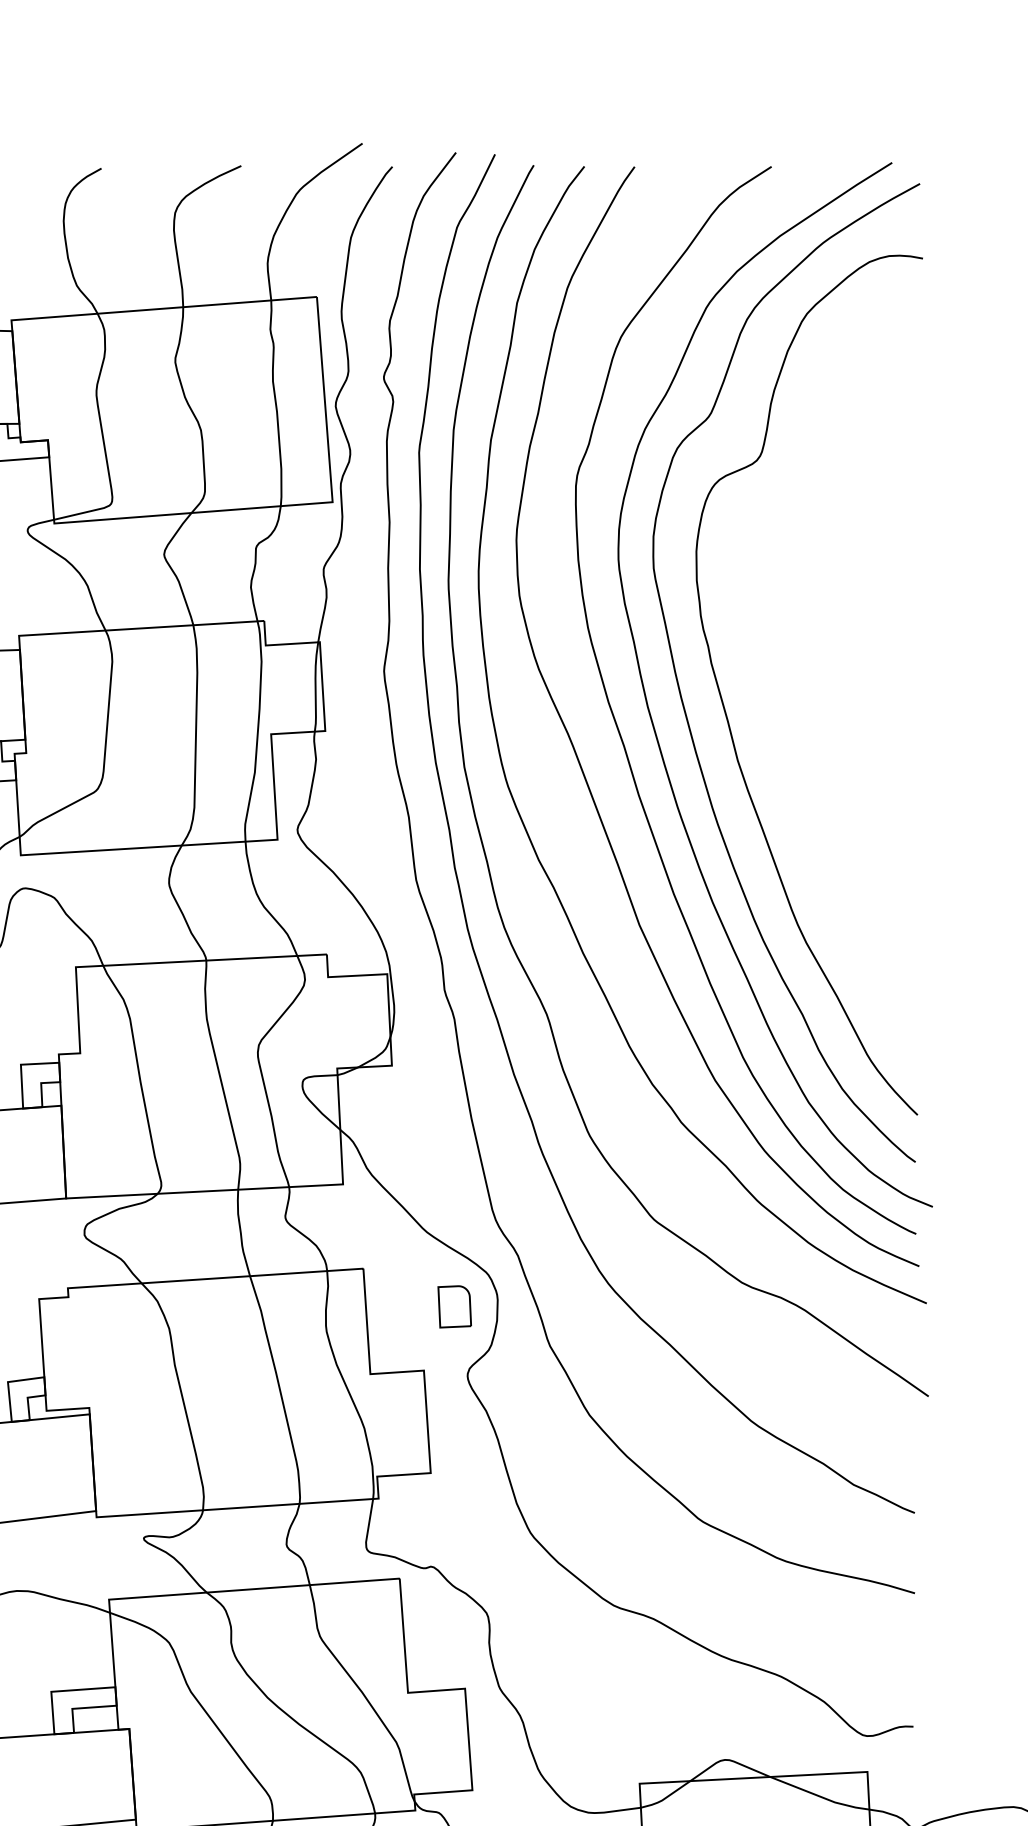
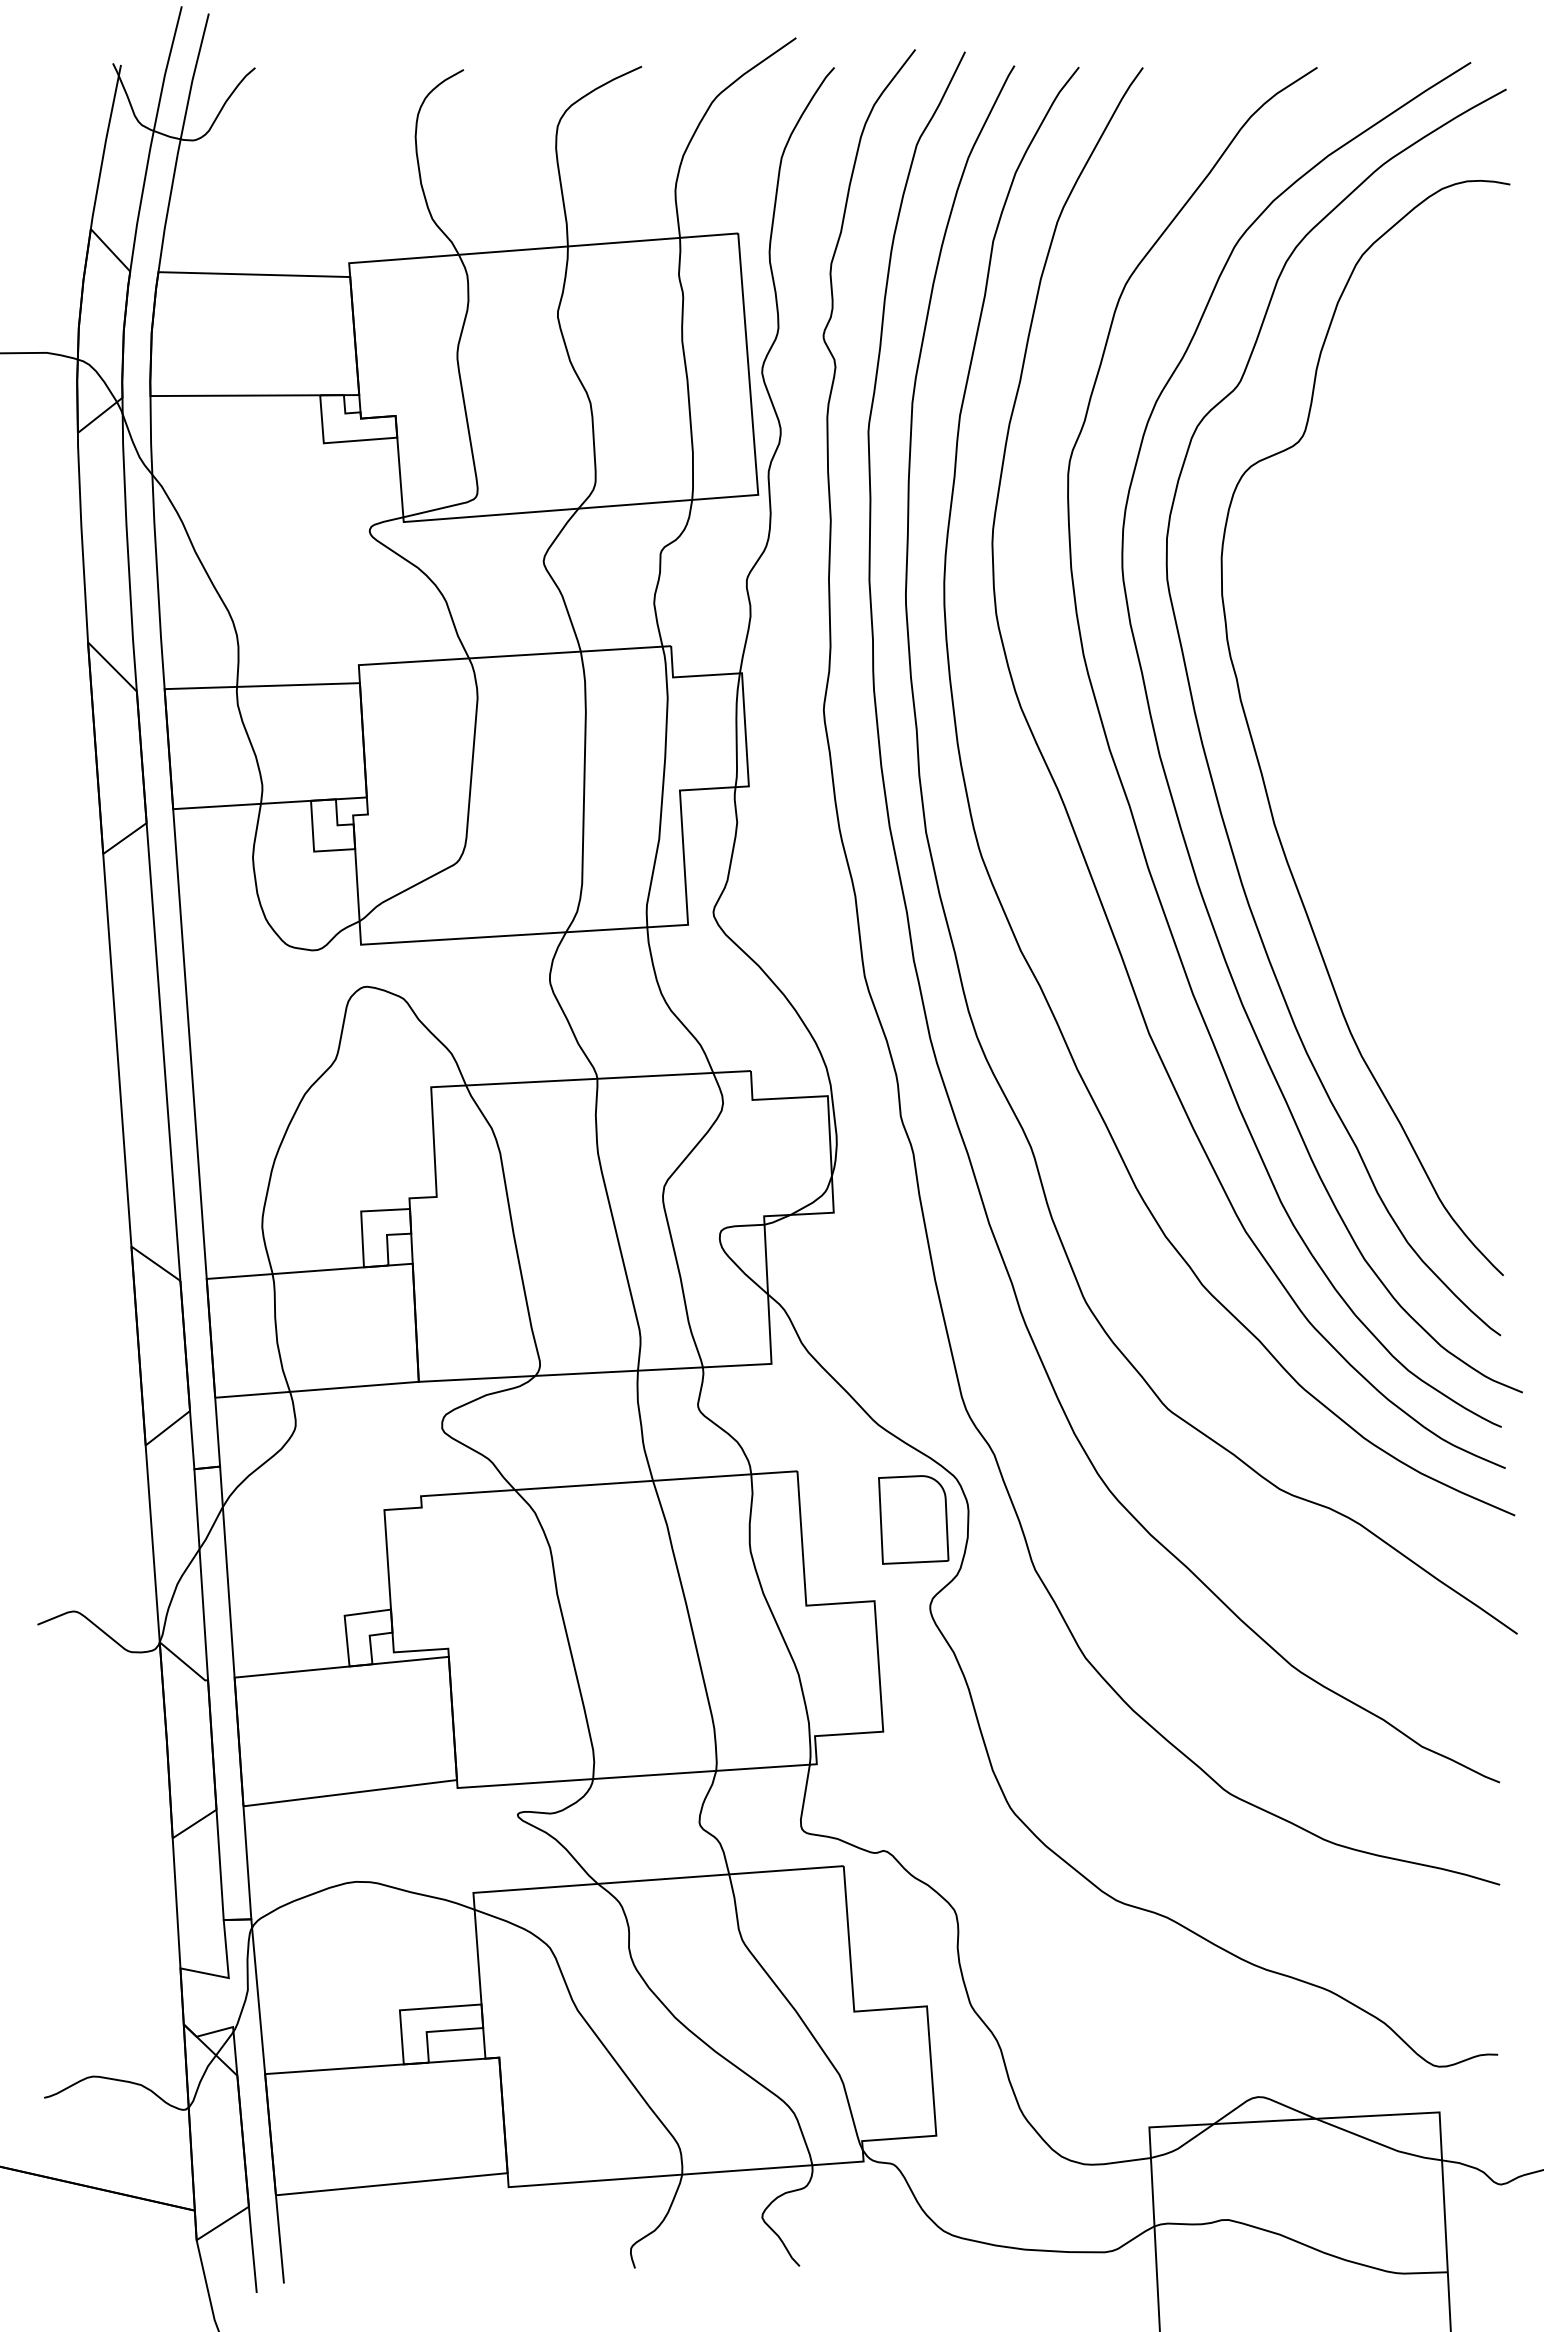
part: (454, 1306) -> (913, 1519), size x1.67

